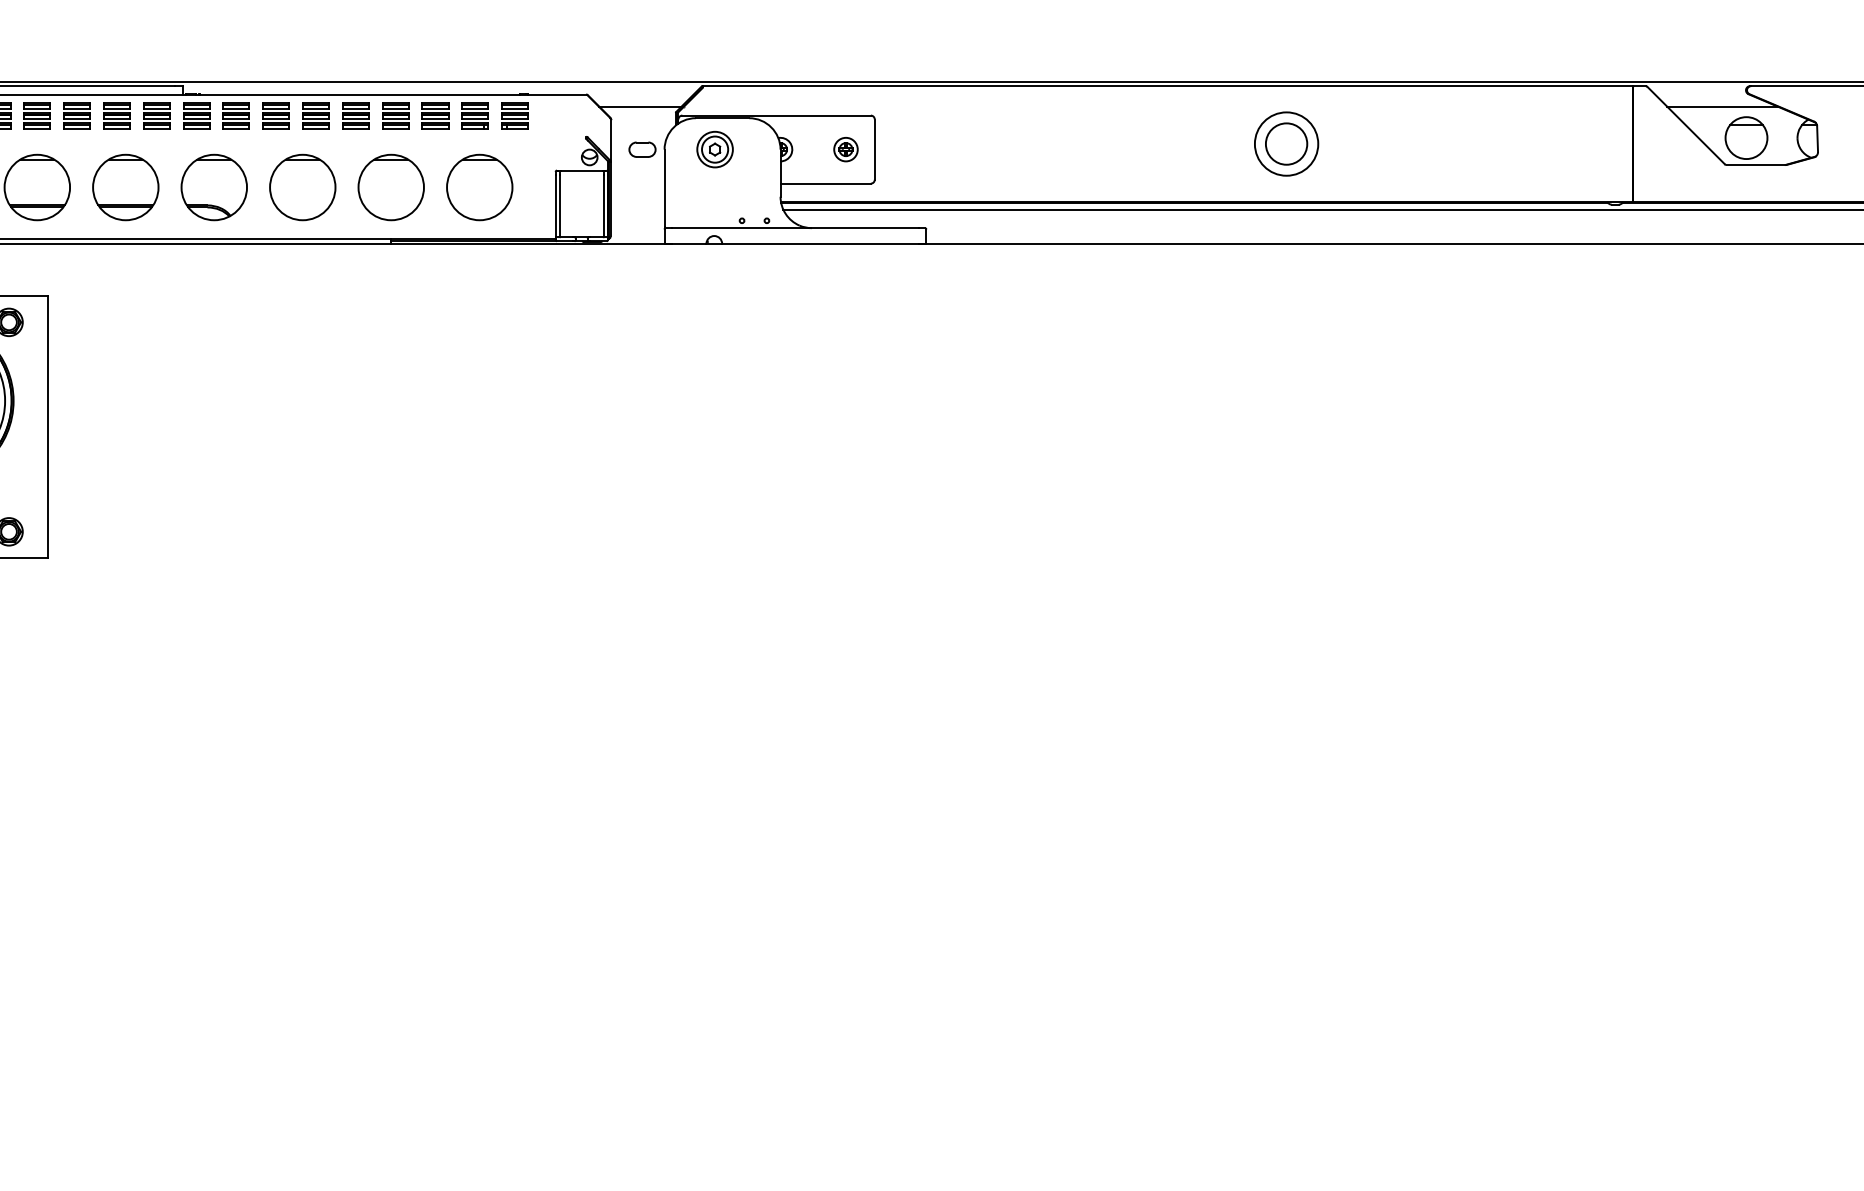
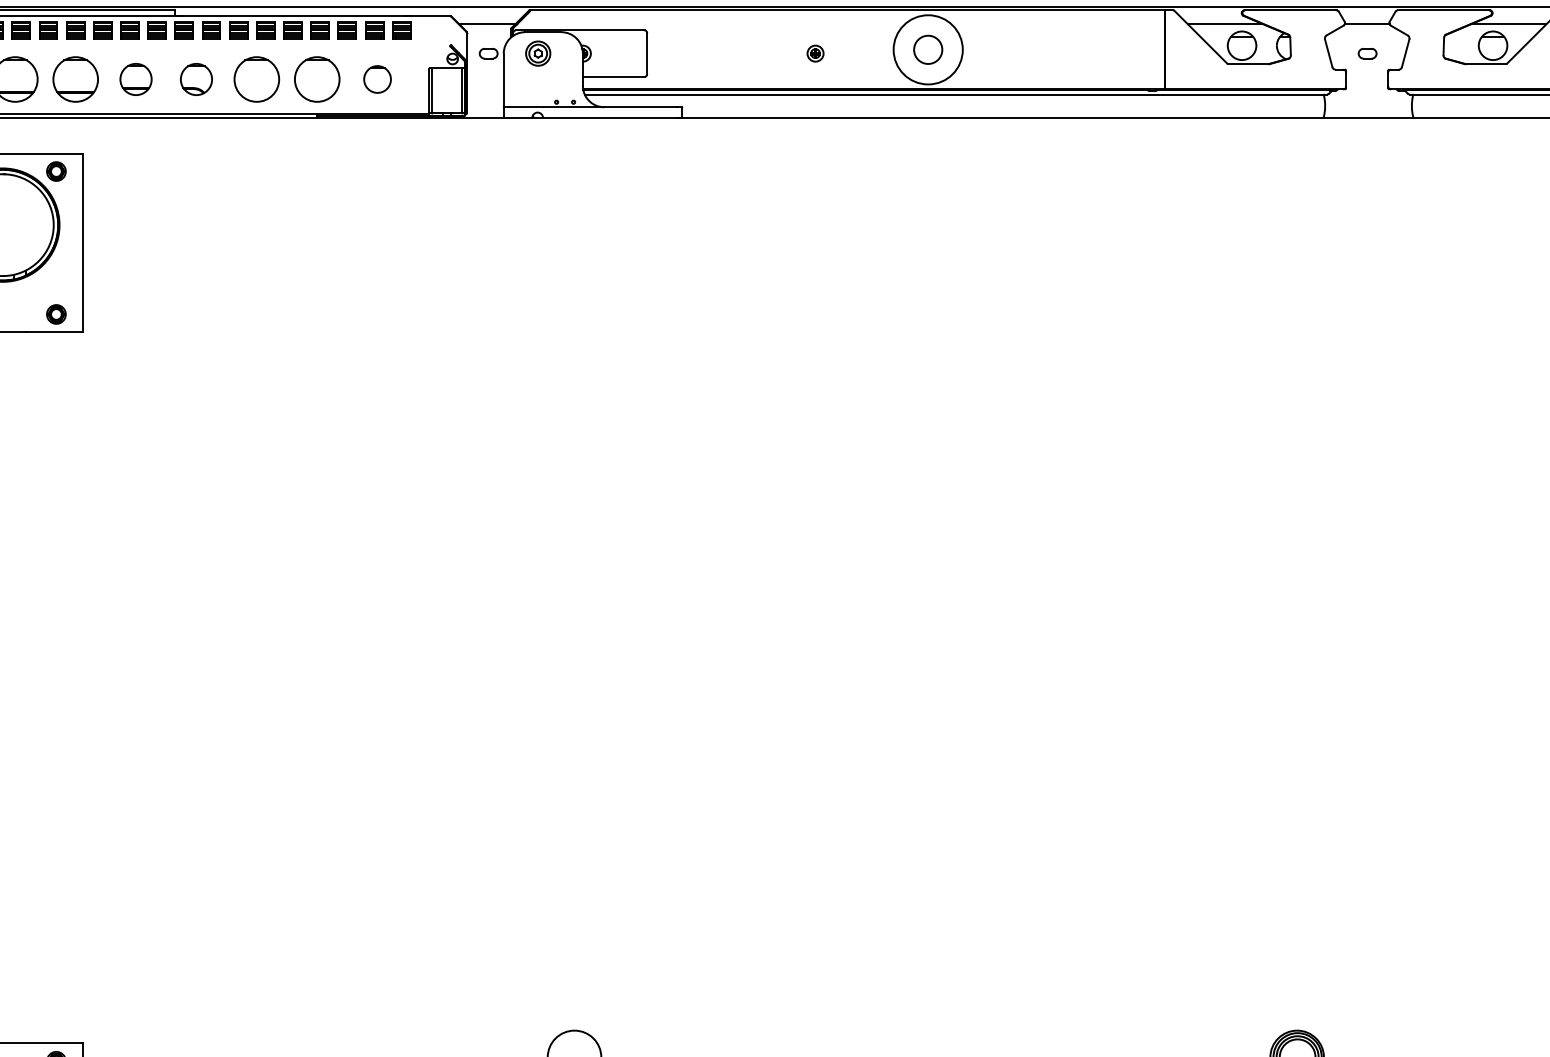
circle: (1285, 143) -> (927, 49), size x1.6
part: (845, 149) -> (815, 53), moved
part: (124, 187) -> (135, 79), size x0.7
part: (214, 187) -> (196, 79), size x0.7
part: (479, 187) -> (377, 79), size x0.6

